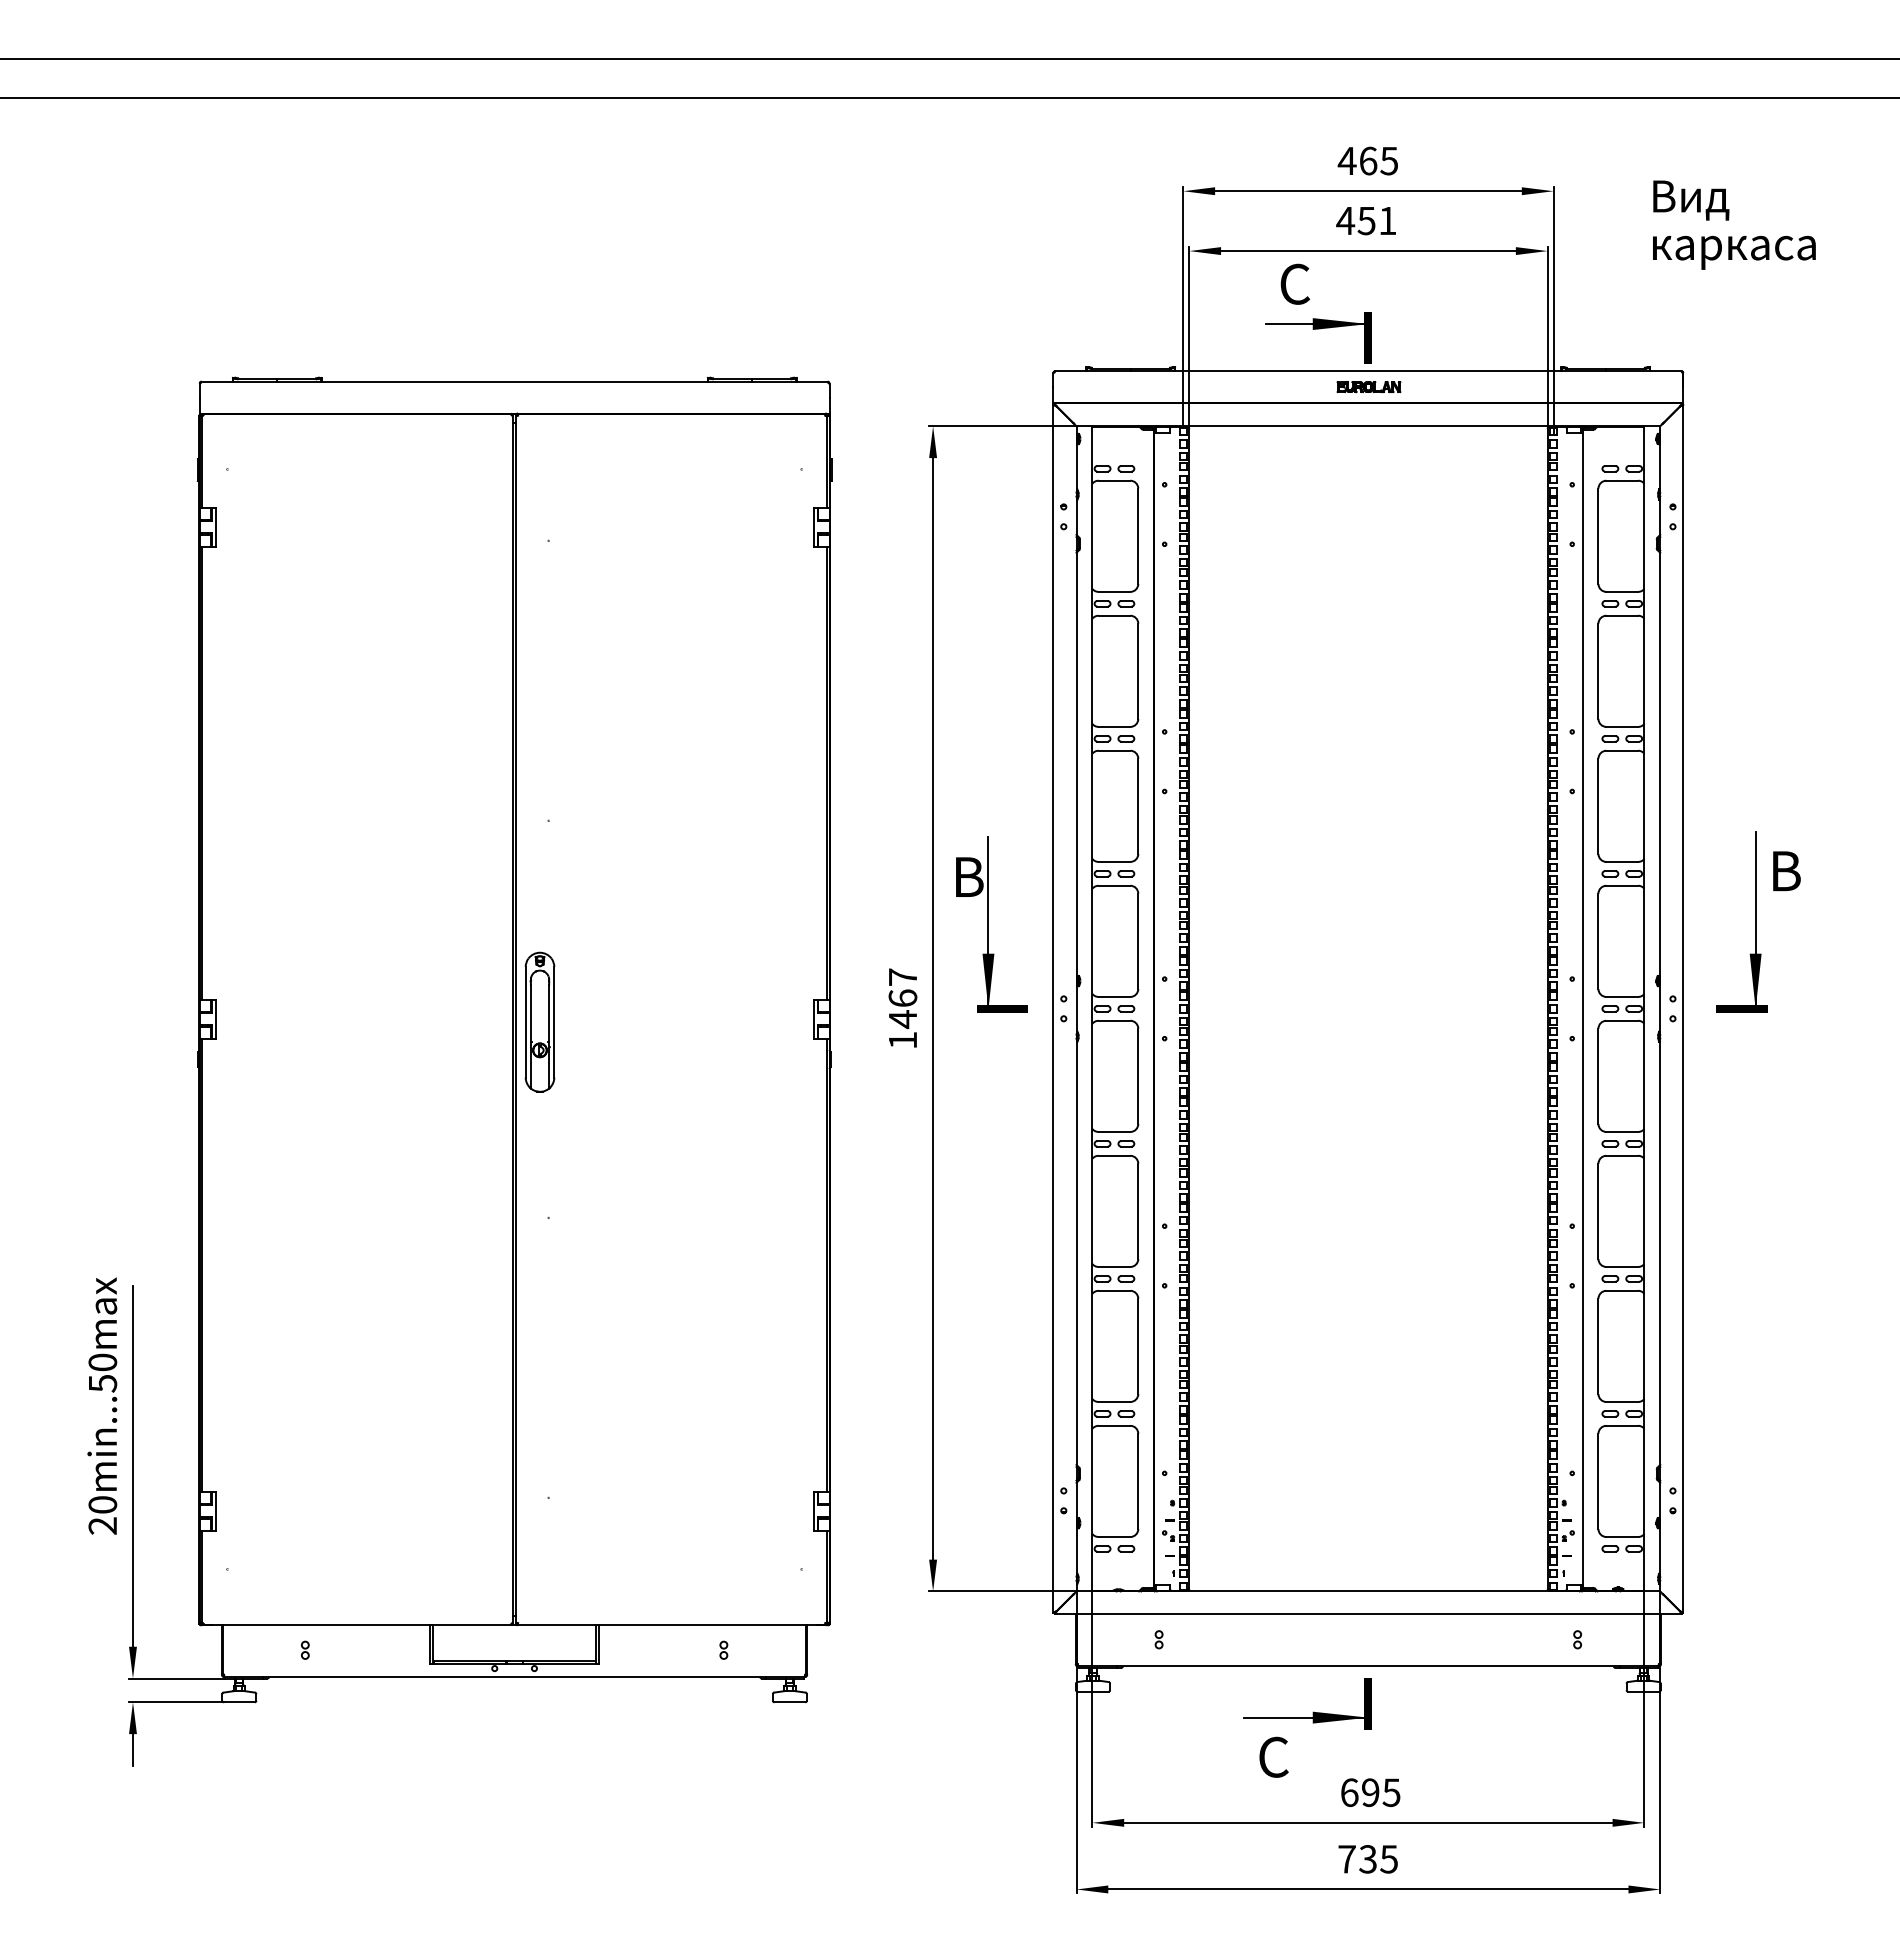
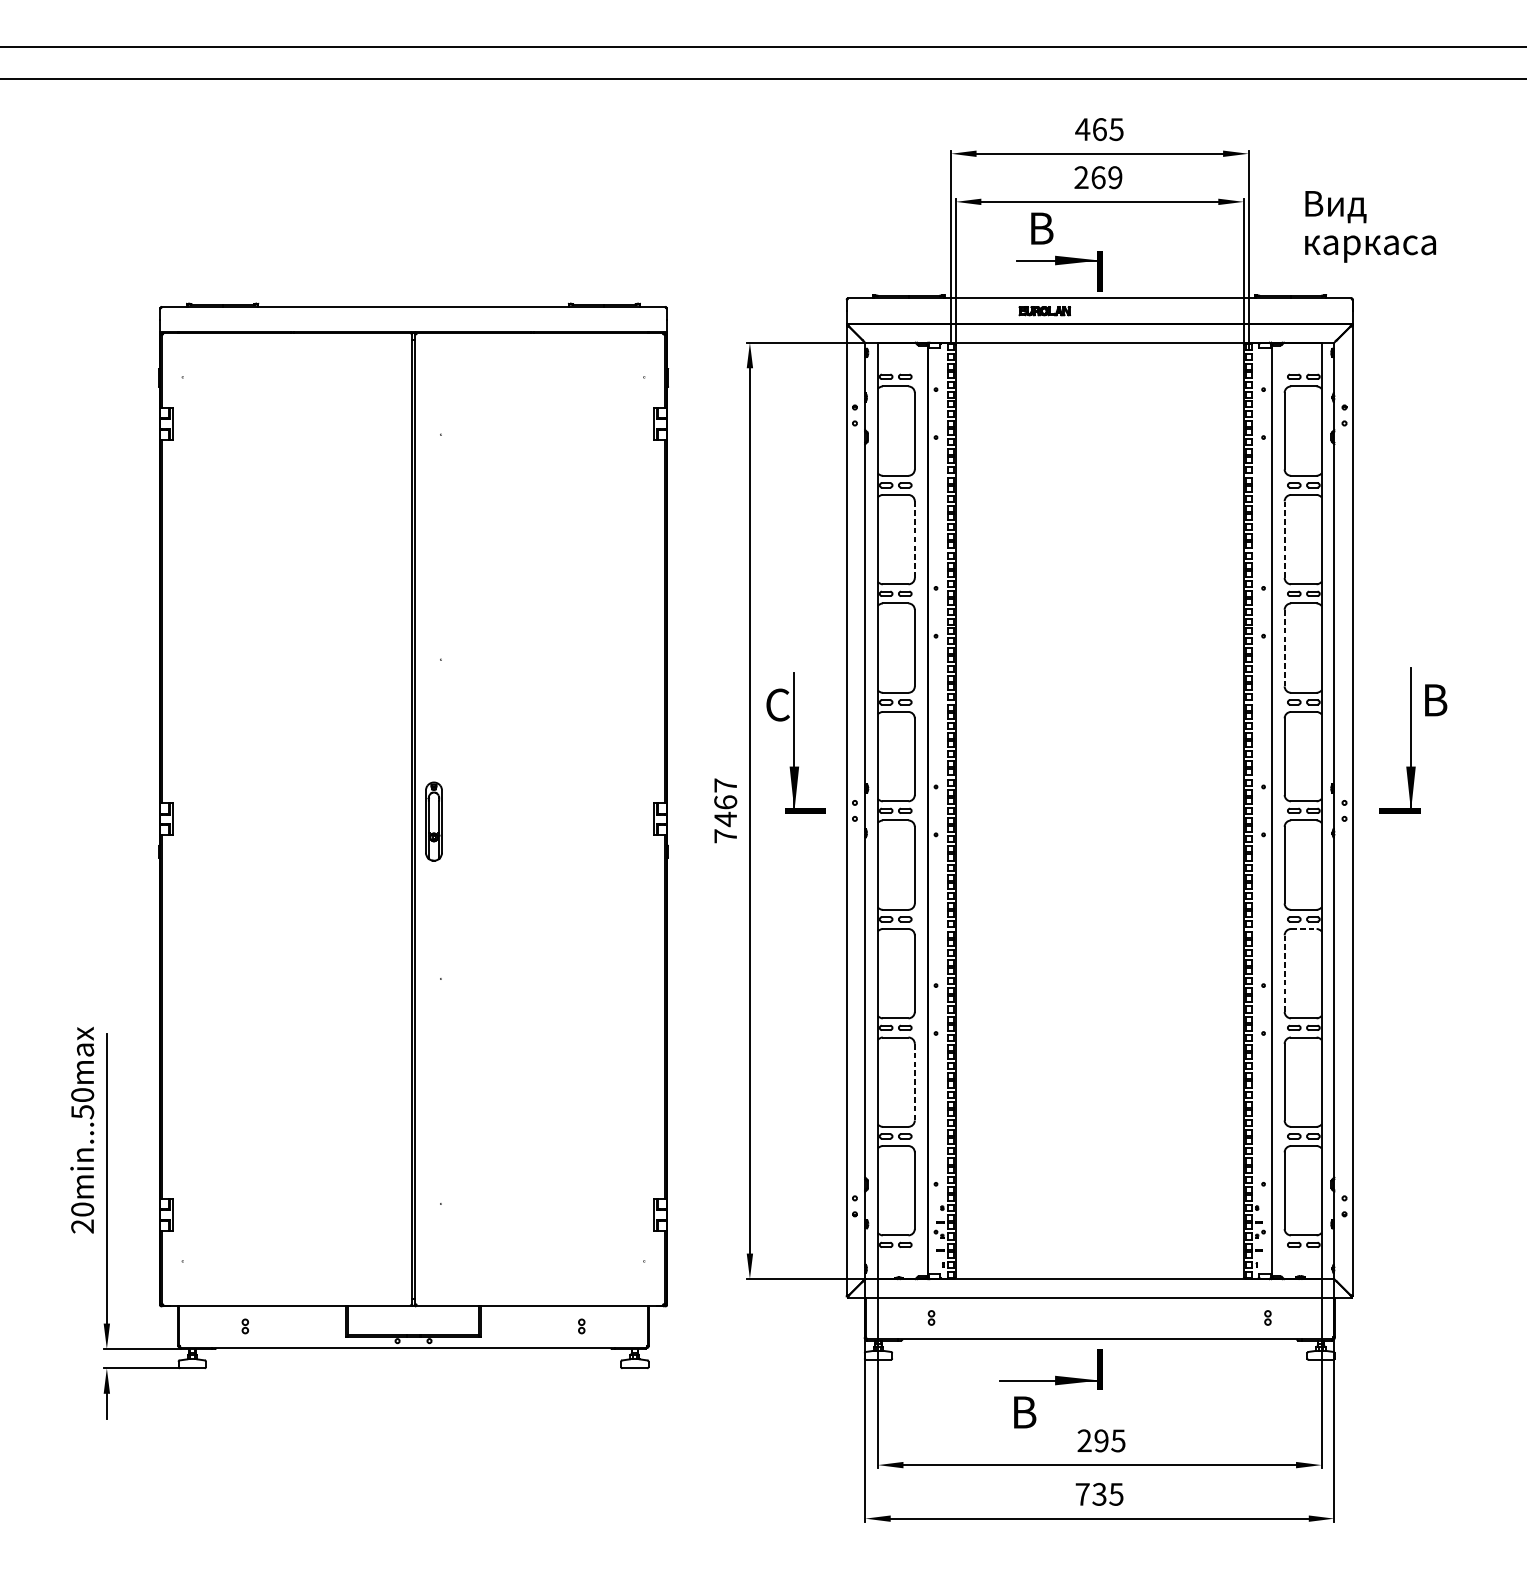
text: (1366, 220) -> (1098, 177), 451 -> 269
text: (1734, 224) -> (1370, 226), moved
text: (1295, 283) -> (1041, 227), C -> B
part: (1368, 387) -> (1044, 311), moved
line: (1138, 671) -> (914, 539), solid -> dashed
line: (1598, 671) -> (1284, 539), solid -> dashed
line: (1598, 806) -> (1284, 648), solid -> dashed
text: (968, 876) -> (778, 704), B -> C
part: (539, 1021) -> (433, 821), size x0.7
text: (902, 1039) -> (725, 835), 1467 -> 7467
line: (1622, 1155) -> (1303, 928), solid -> dashed
line: (1598, 1211) -> (1284, 973), solid -> dashed
line: (1138, 1346) -> (914, 1082), solid -> dashed
text: (1274, 1756) -> (1024, 1411), C -> B
text: (1349, 1792) -> (1084, 1440), 695 -> 295

